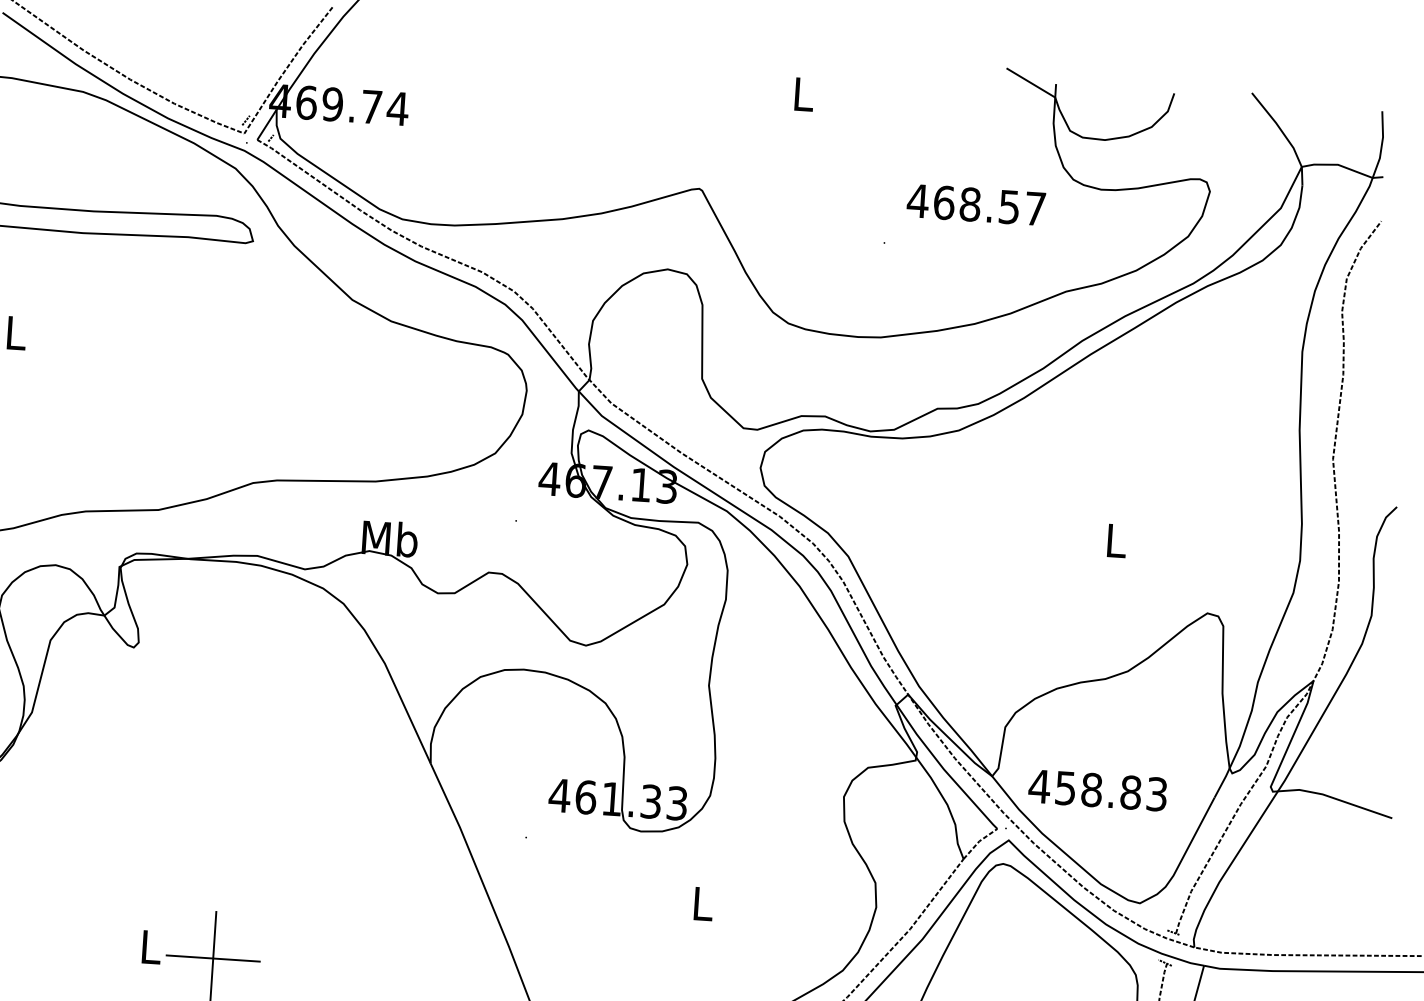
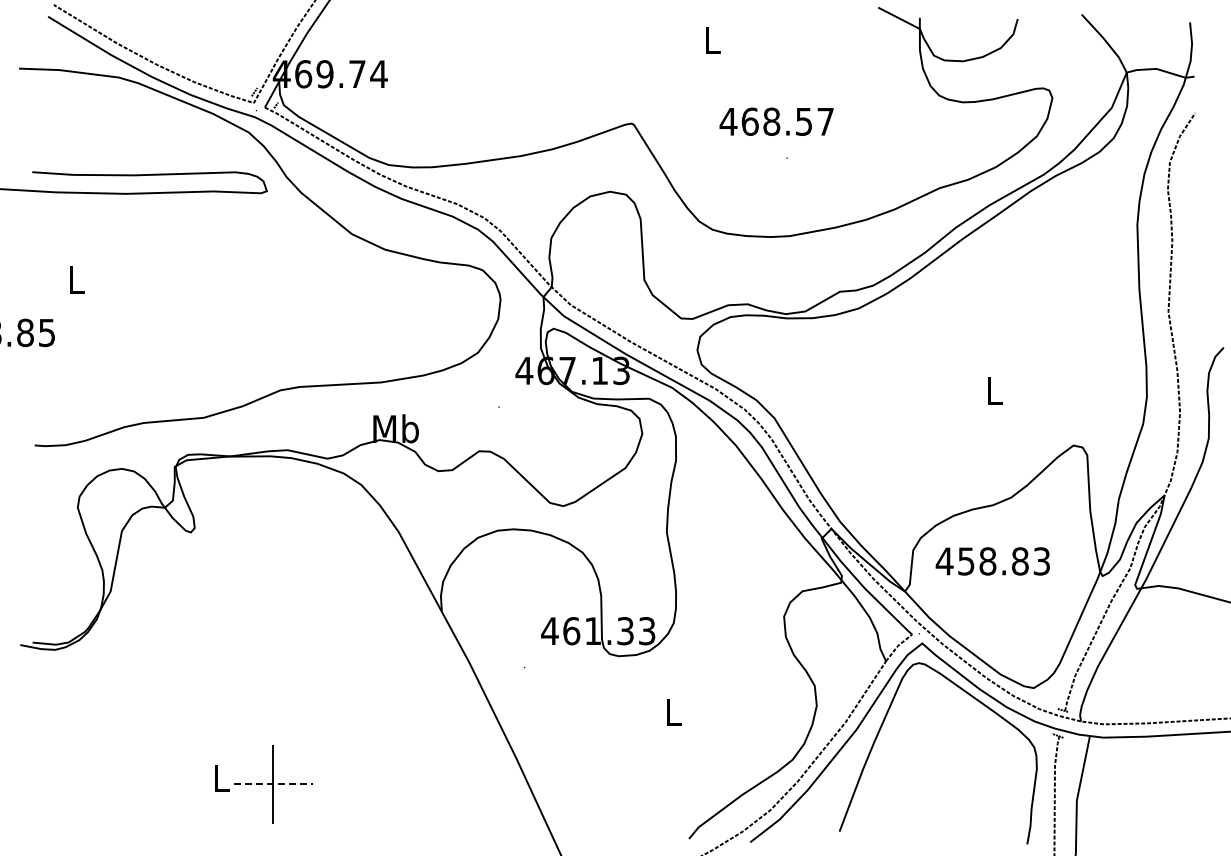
text: (976, 204) -> (776, 121), moved
text: (1097, 790) -> (992, 561), moved
line: (213, 958) -> (273, 784), solid -> dashed

